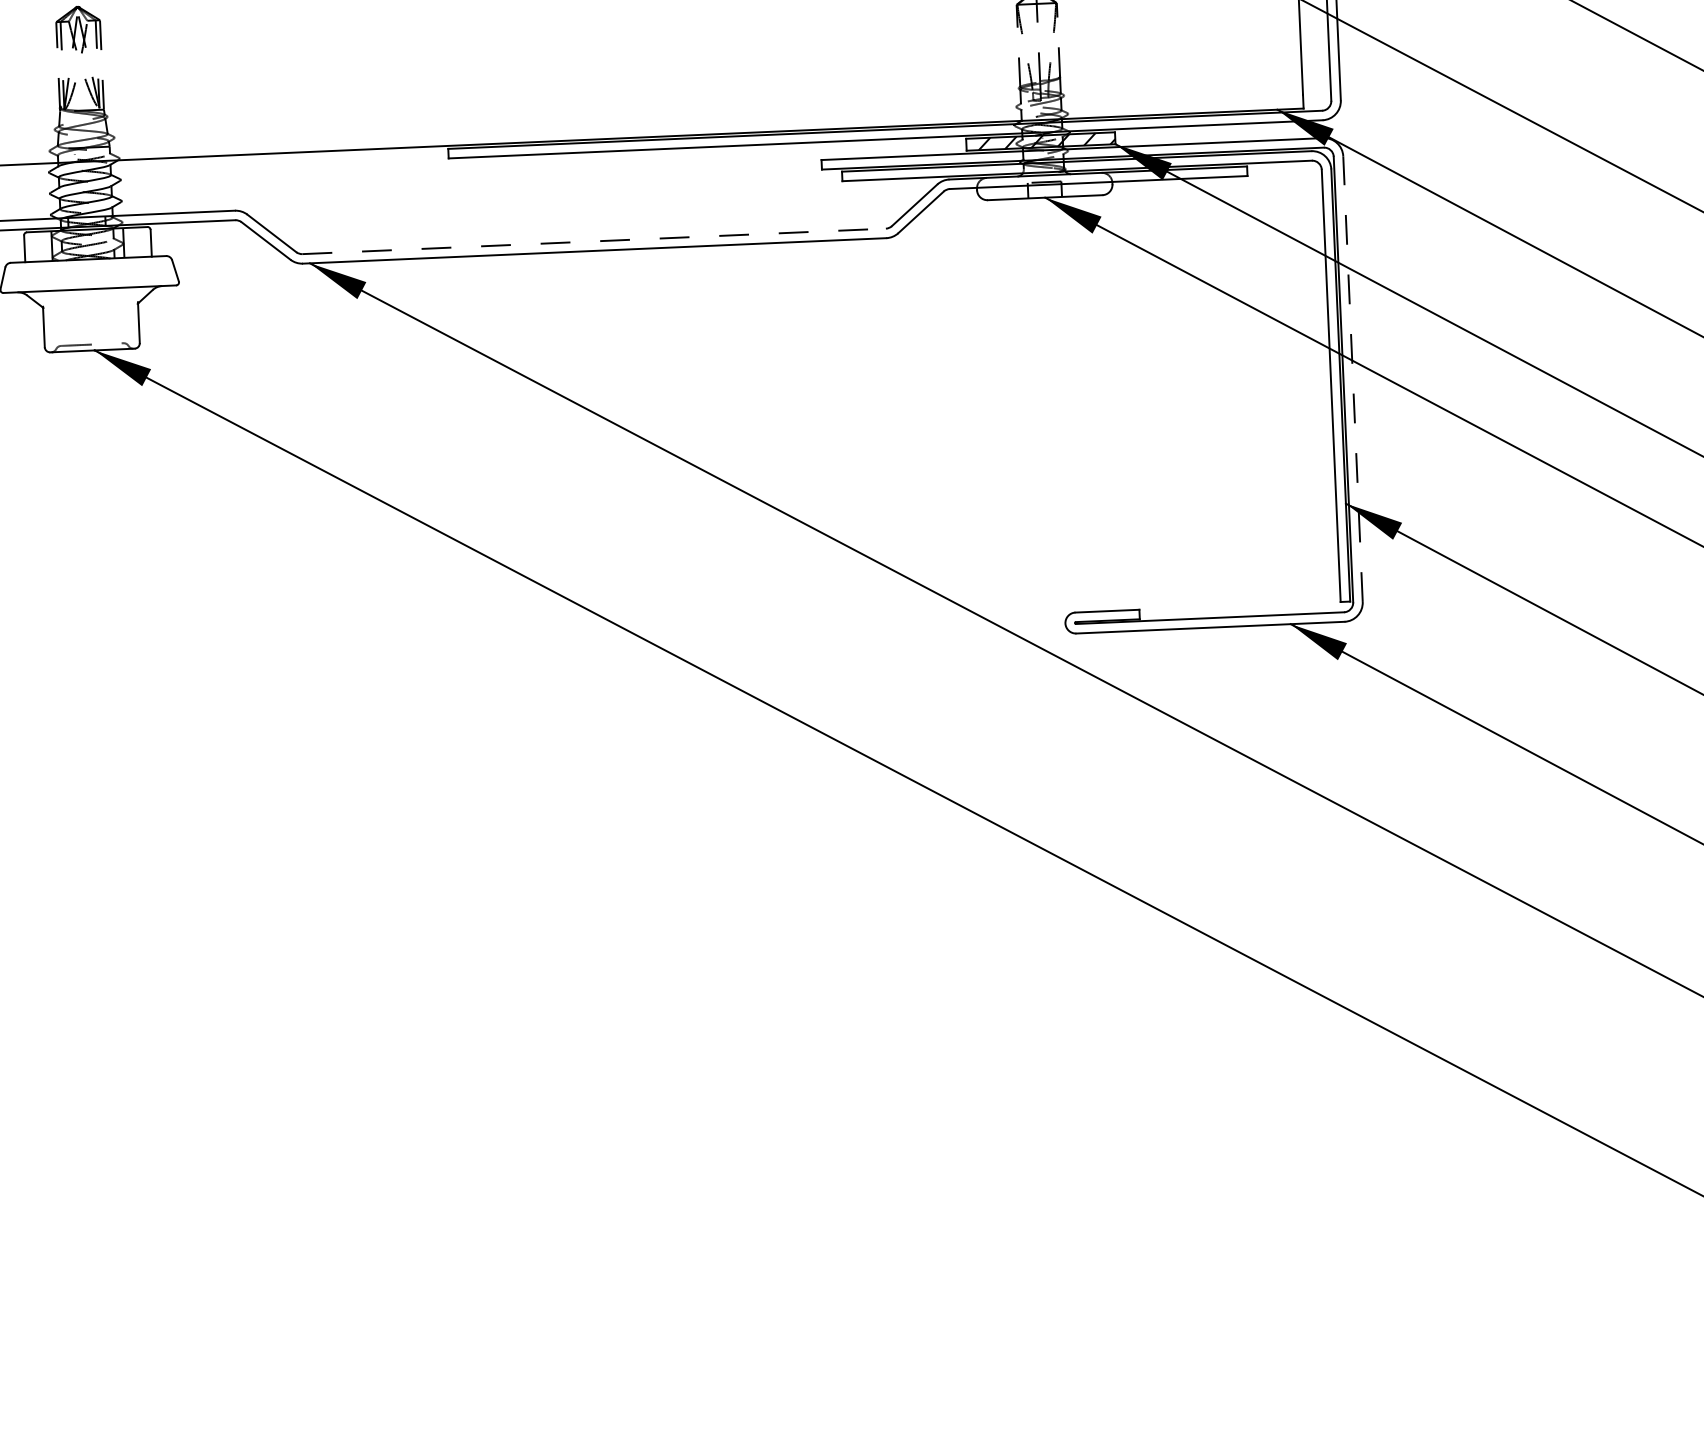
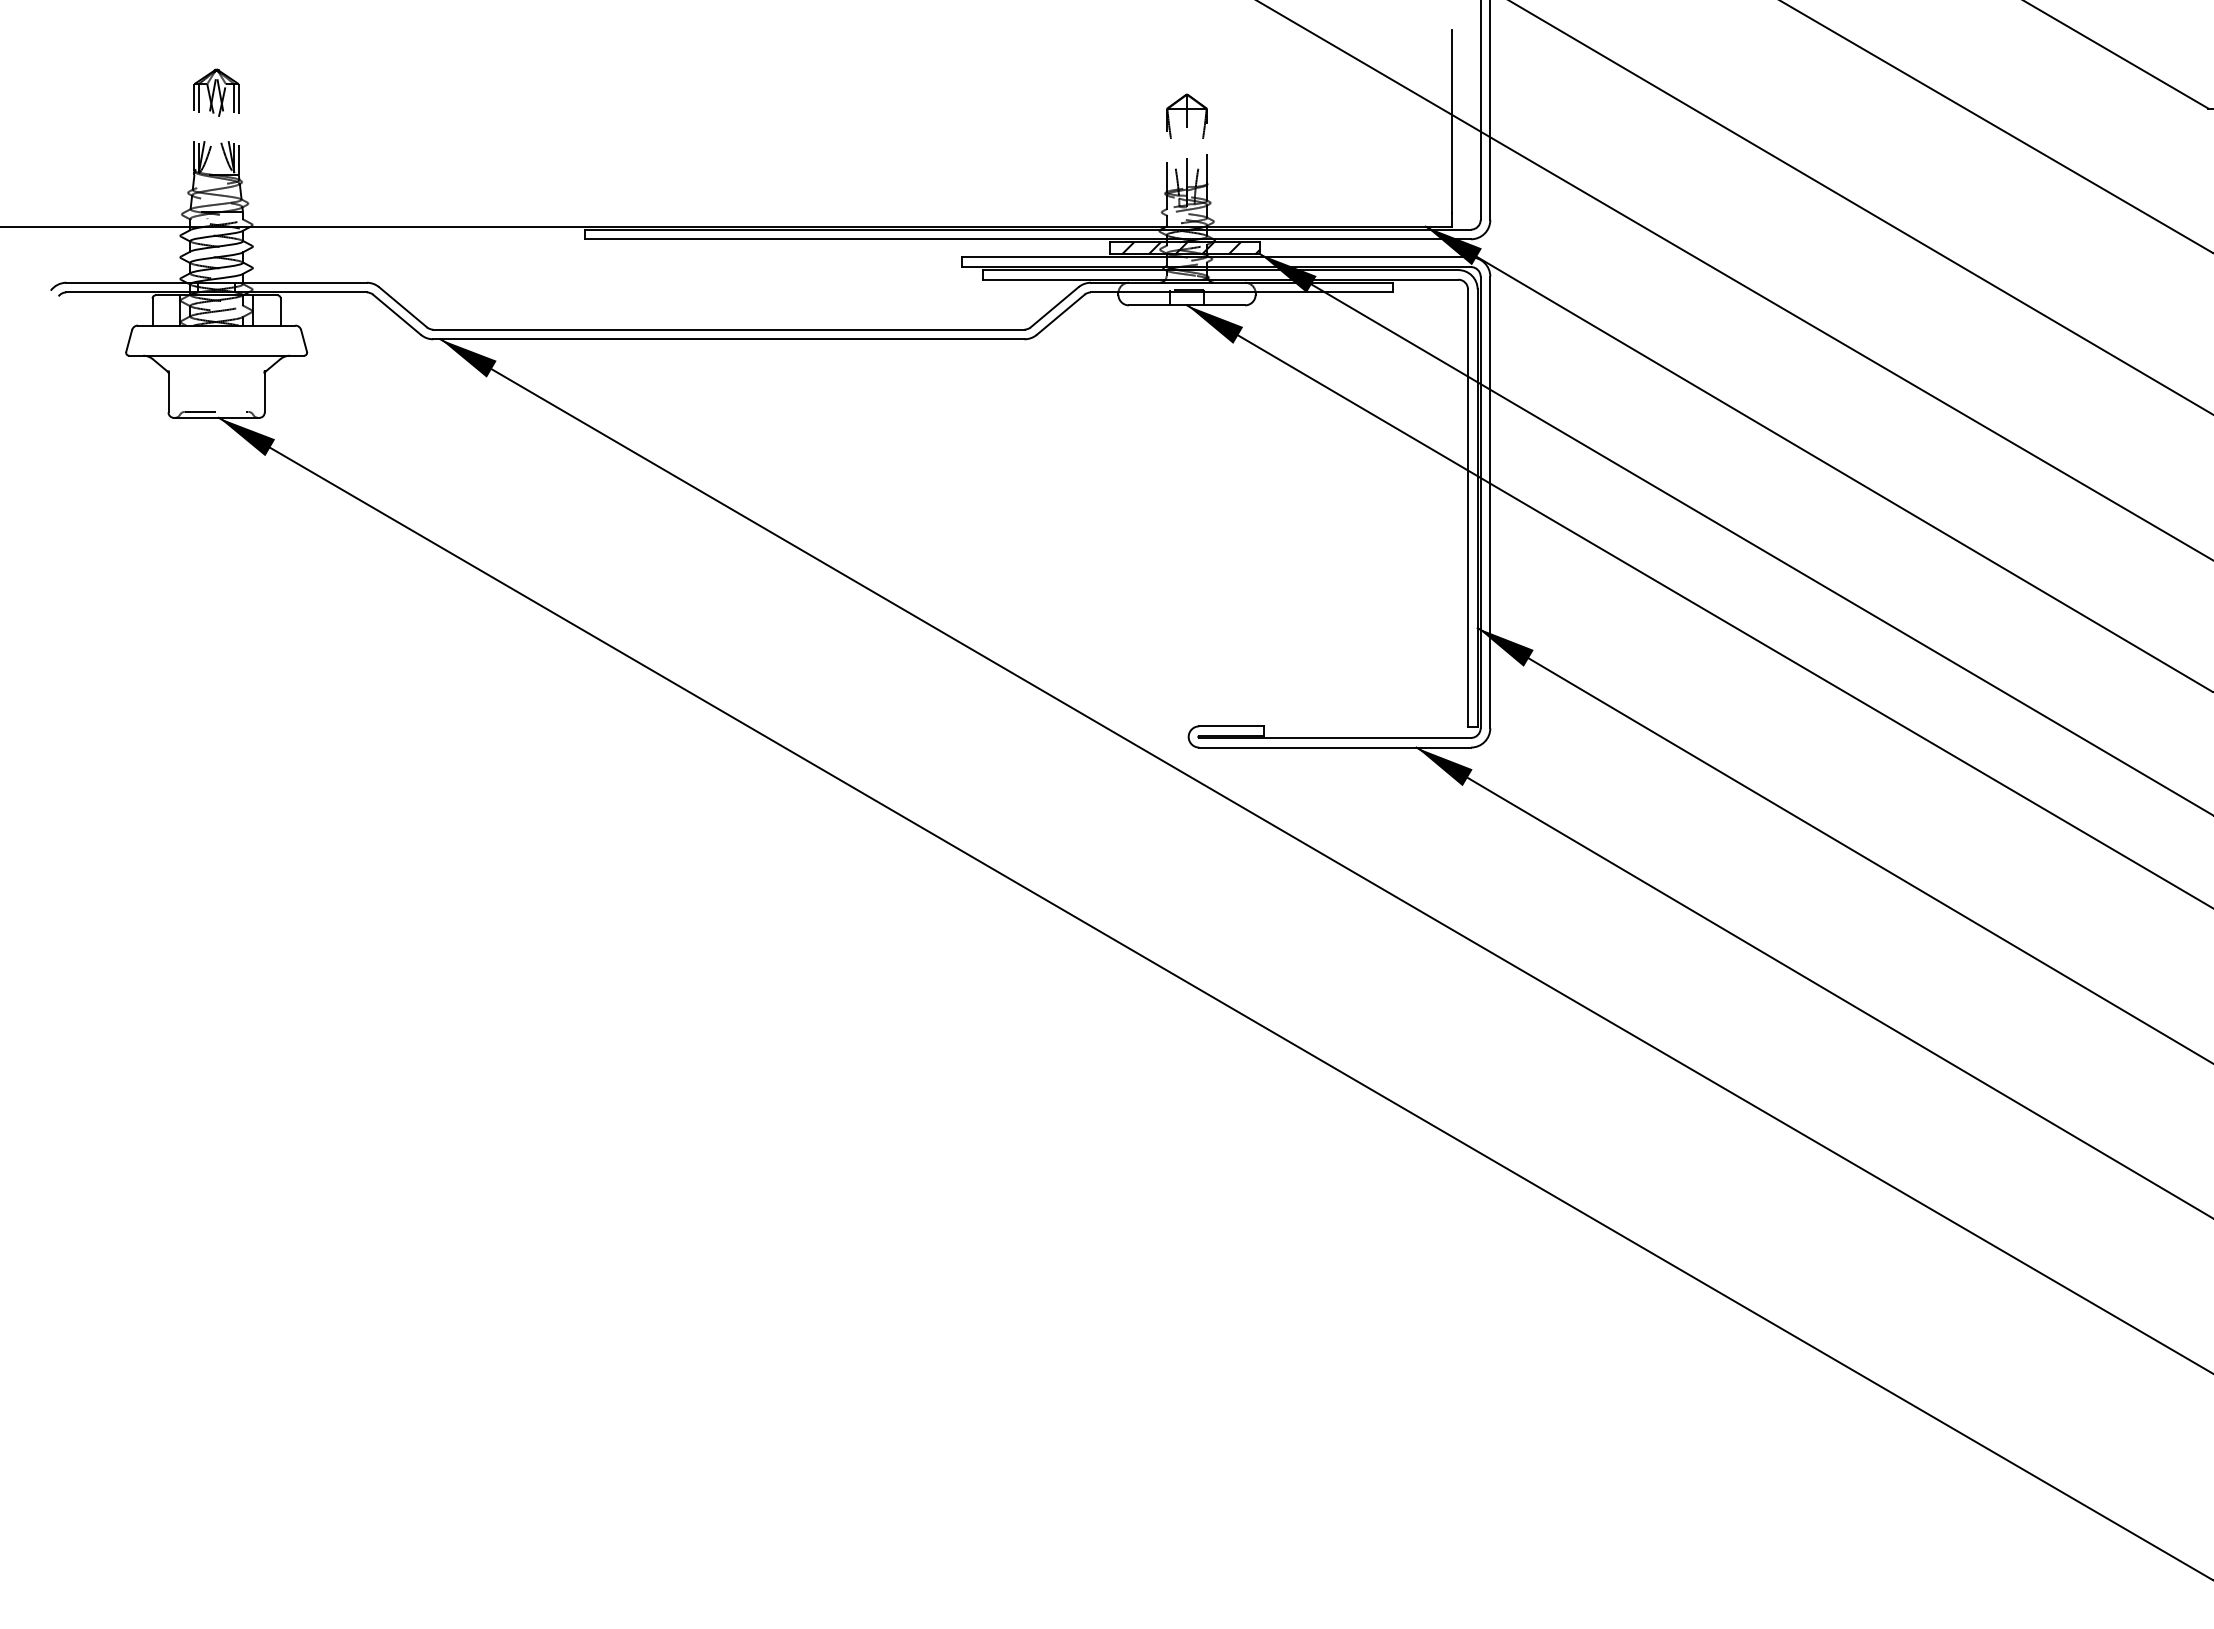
line: (593, 241) -> (728, 329), dashed -> solid
line: (1353, 379) -> (1490, 502), dashed -> solid

